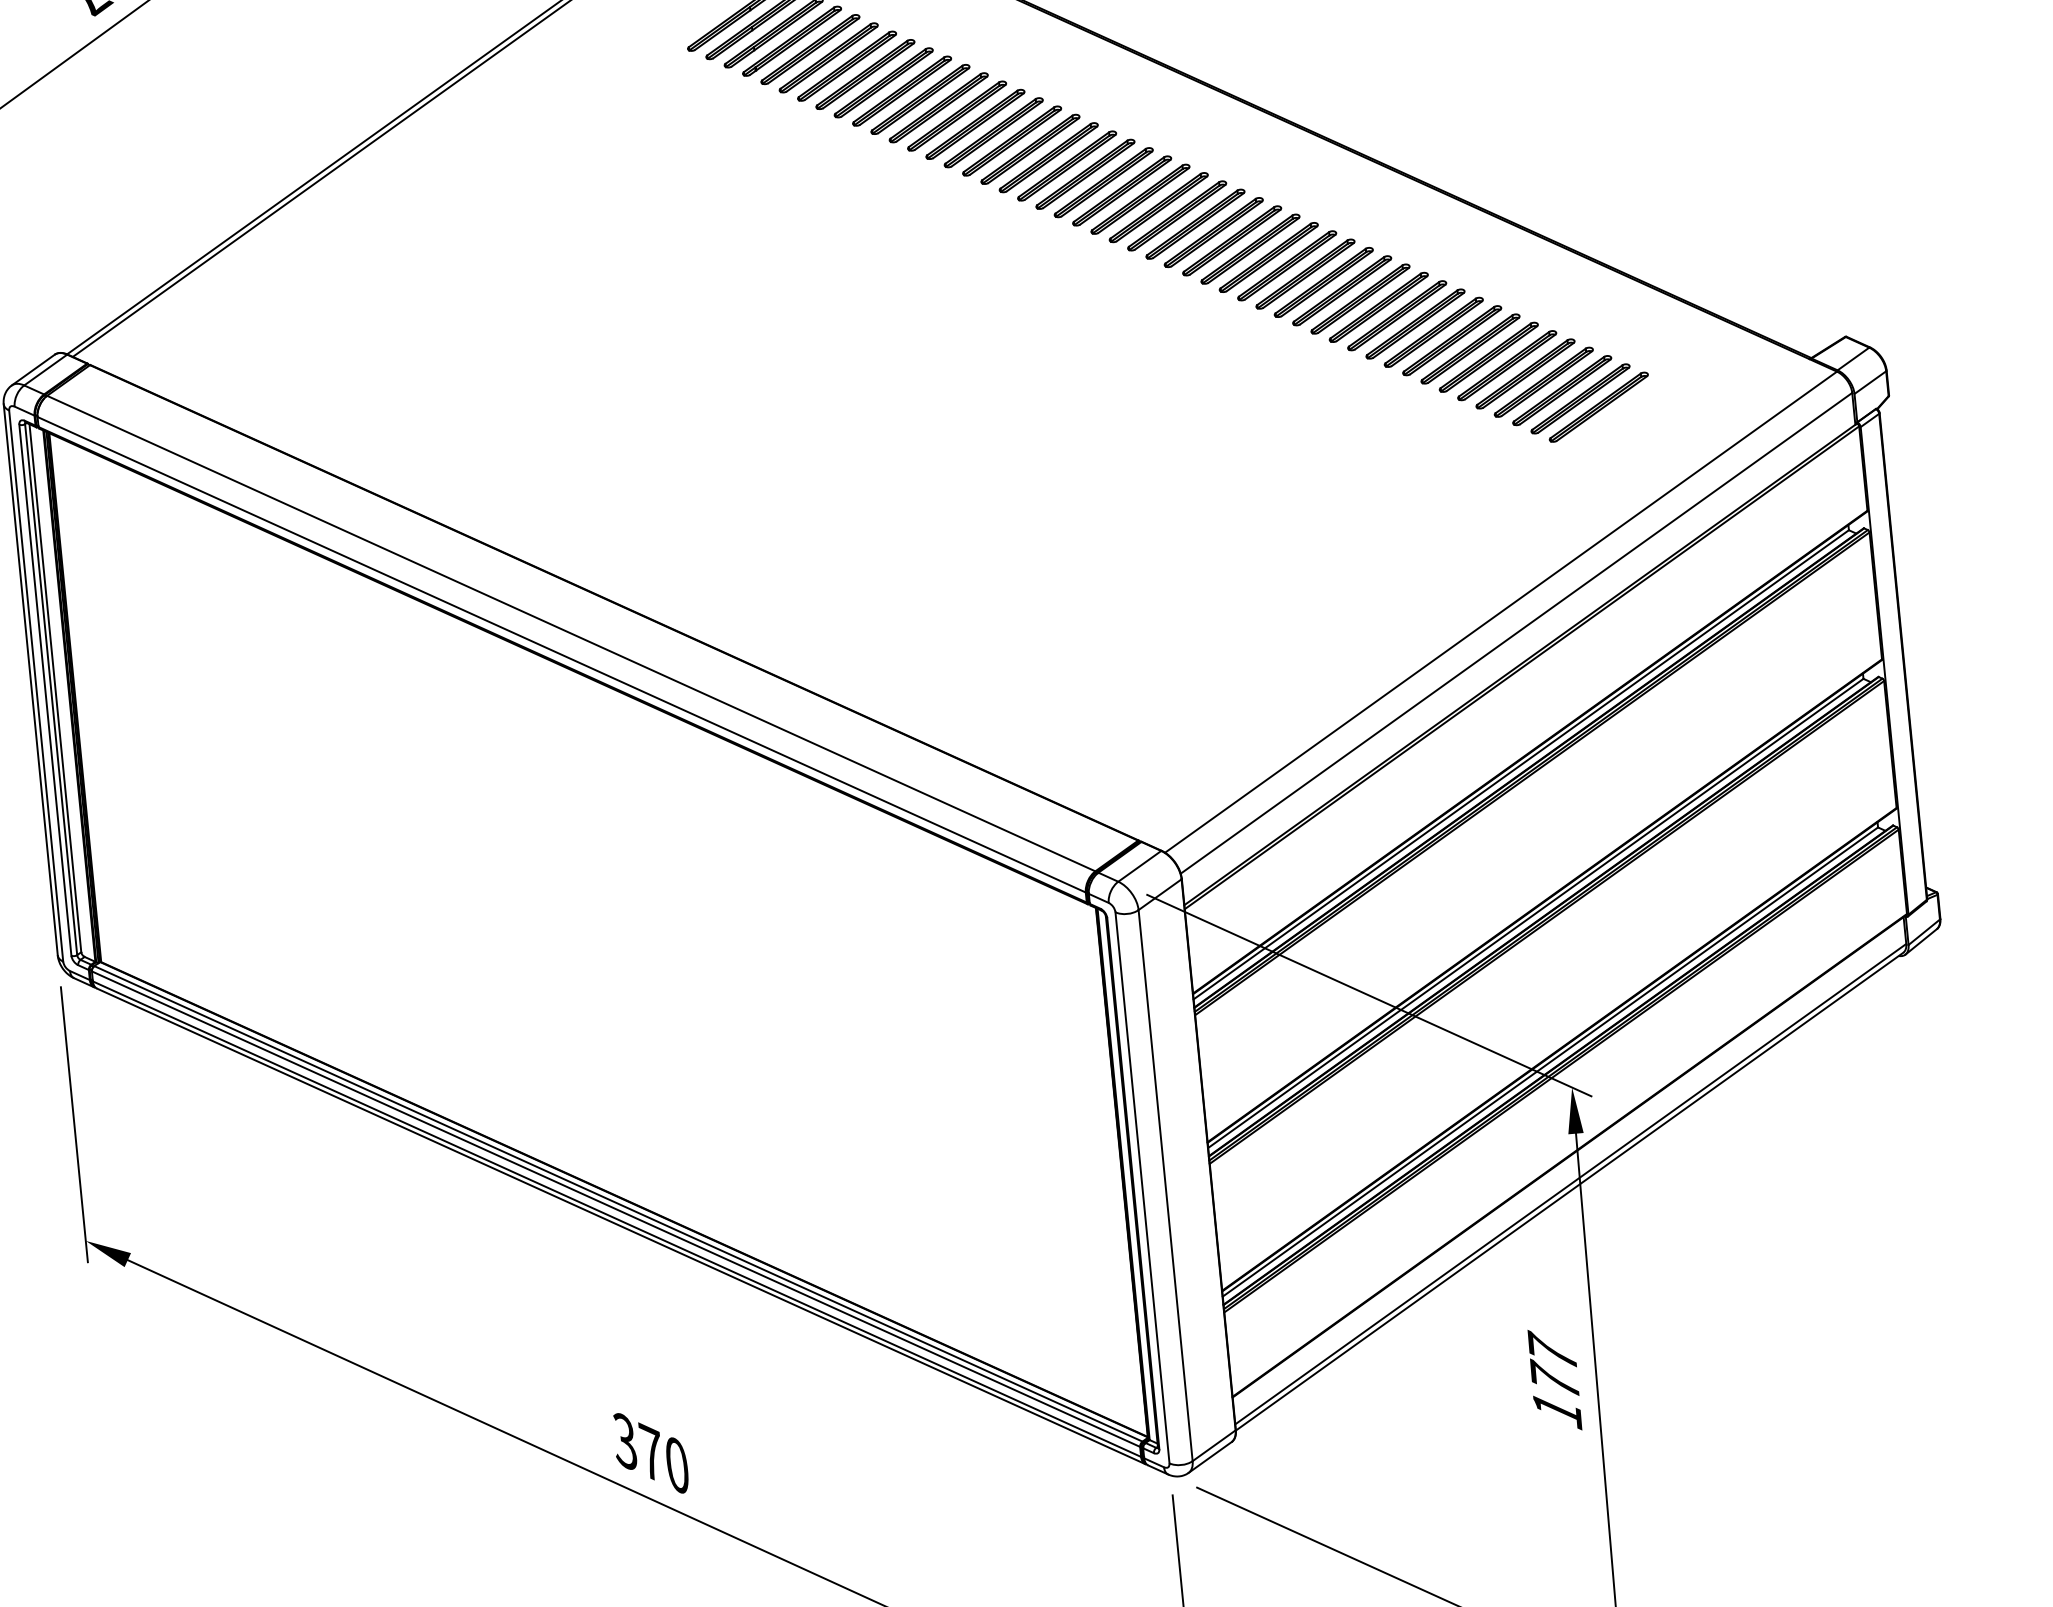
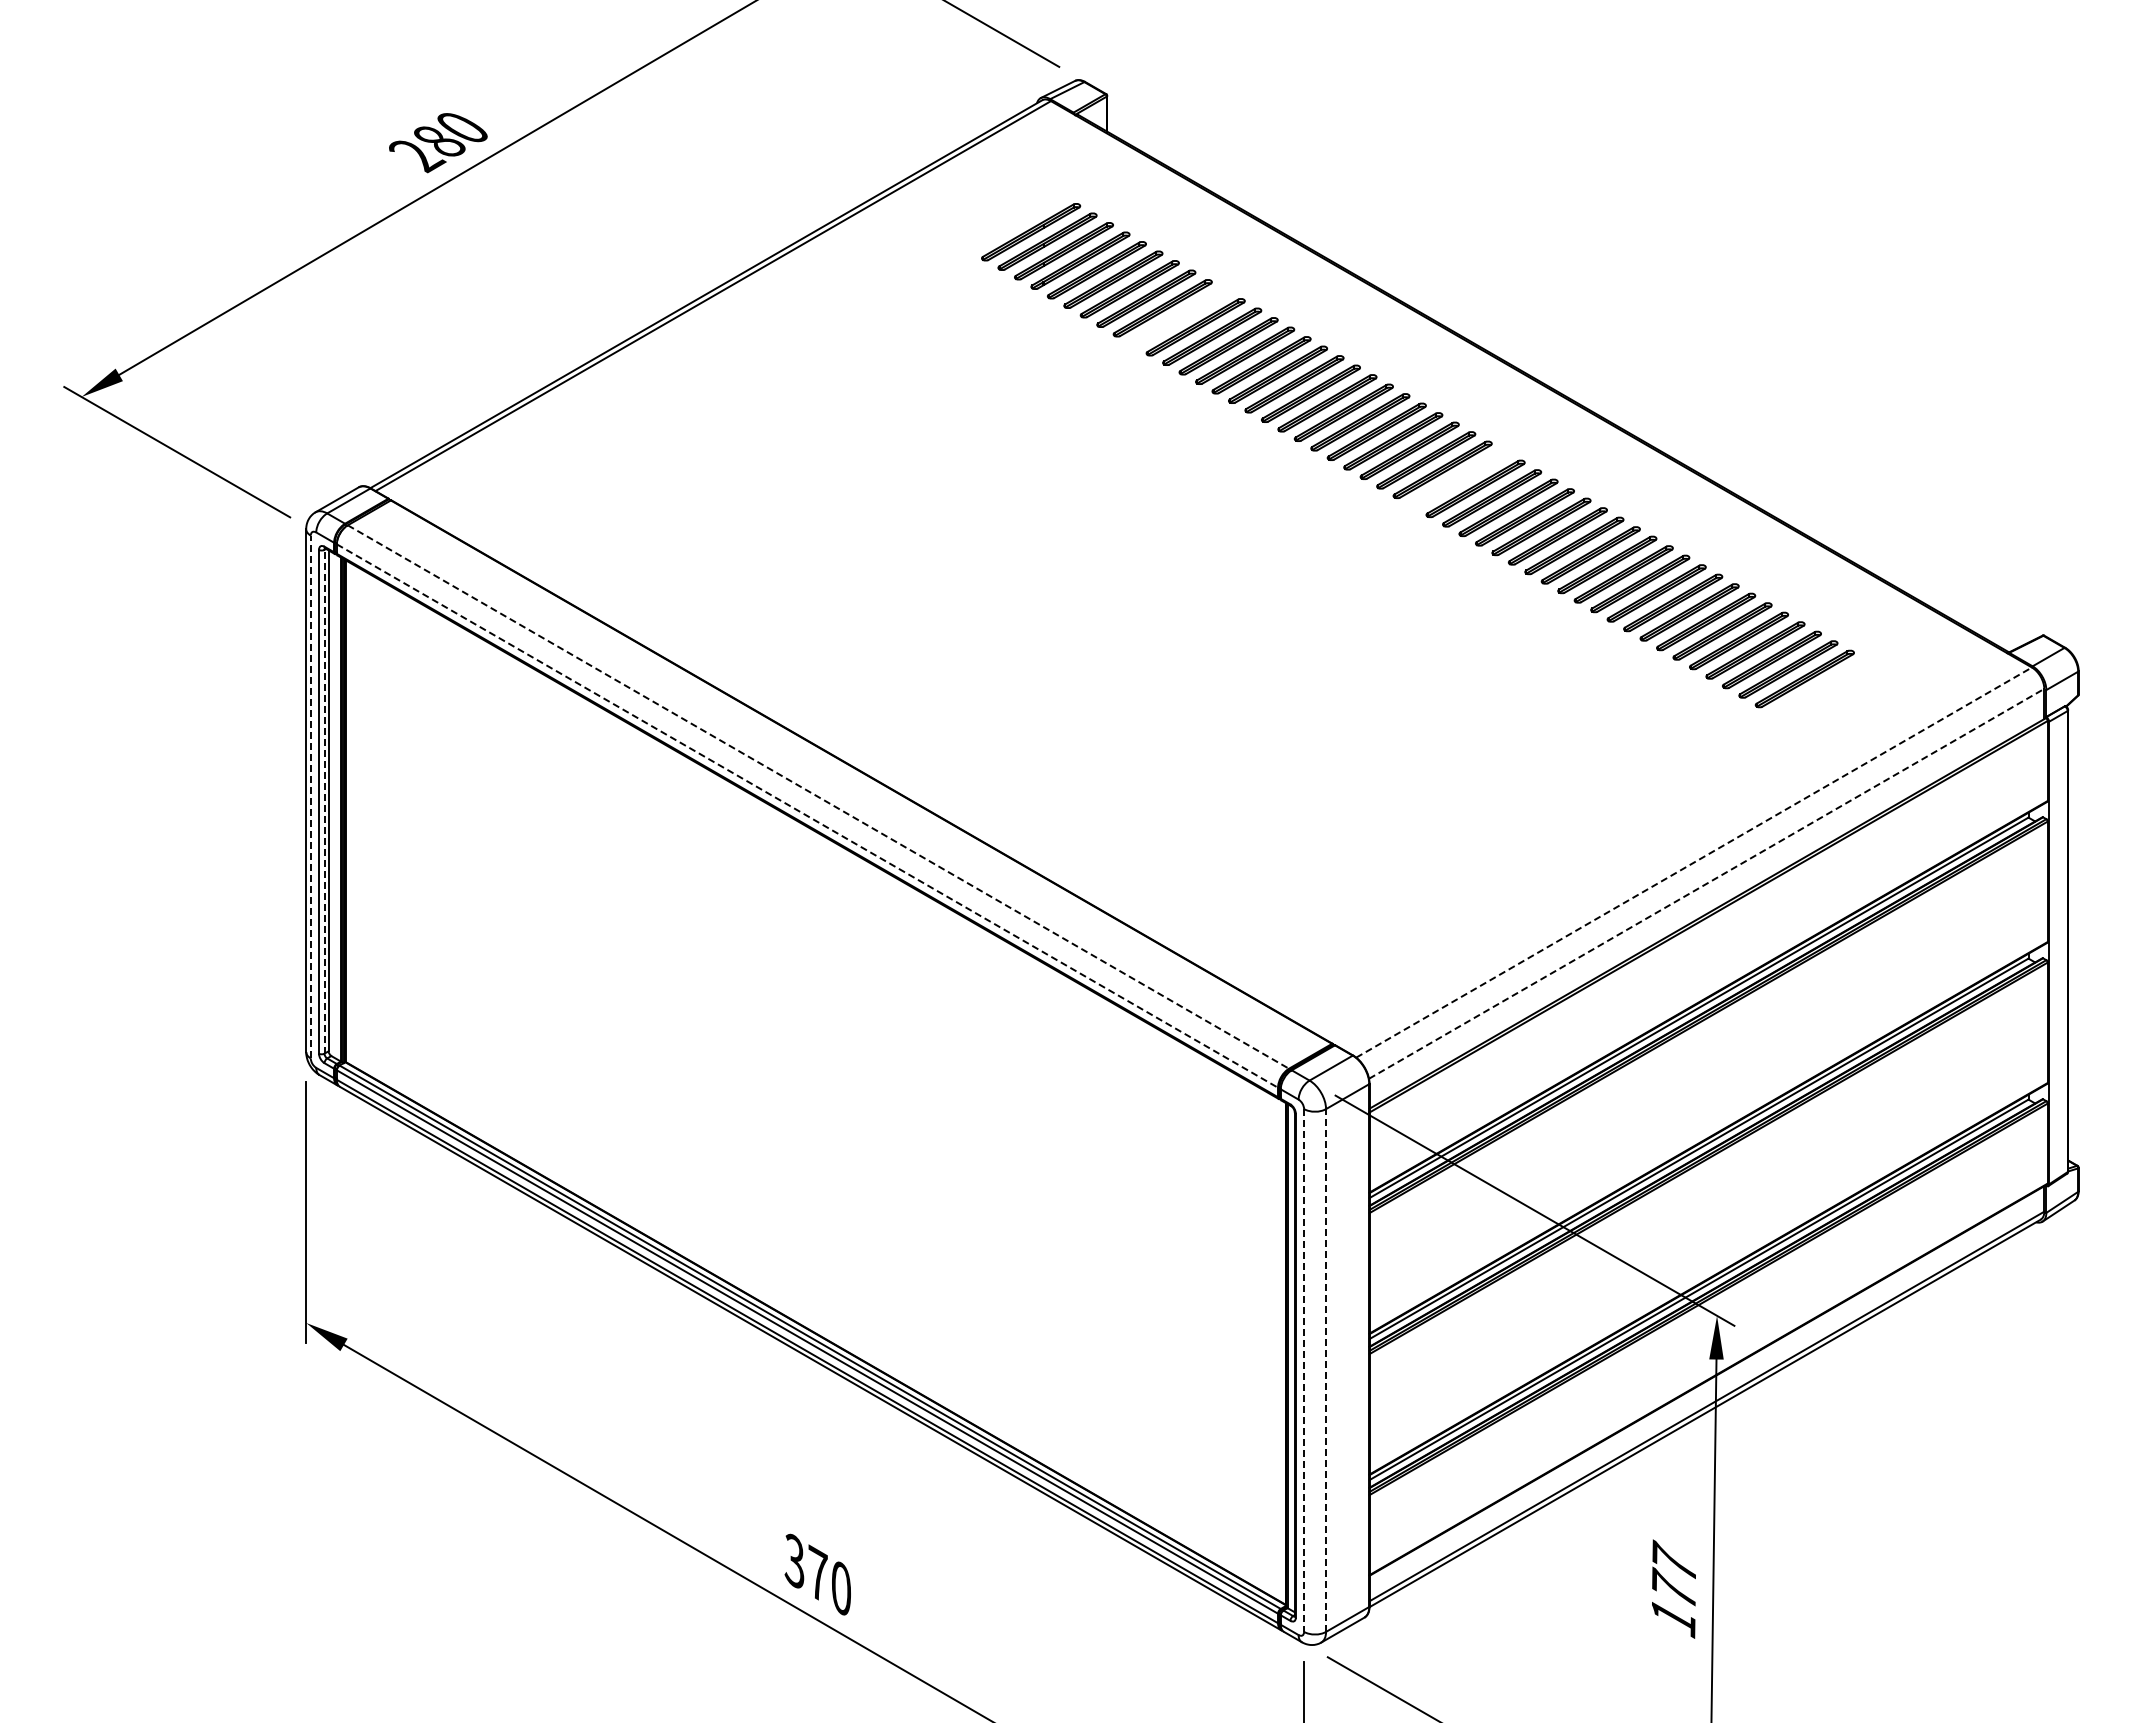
part: (902, 90) -> (1179, 317), removed
part: (1214, 232) -> (1459, 479), removed
line: (1501, 612) -> (1694, 862), solid -> dashed
line: (1516, 632) -> (1706, 883), solid -> dashed
line: (571, 634) -> (818, 797), solid -> dashed
line: (561, 655) -> (807, 816), solid -> dashed
line: (35, 685) -> (310, 796), solid -> dashed
line: (51, 689) -> (324, 801), solid -> dashed
line: (1166, 1185) -> (1326, 1370), solid -> dashed
line: (1143, 1188) -> (1304, 1371), solid -> dashed

